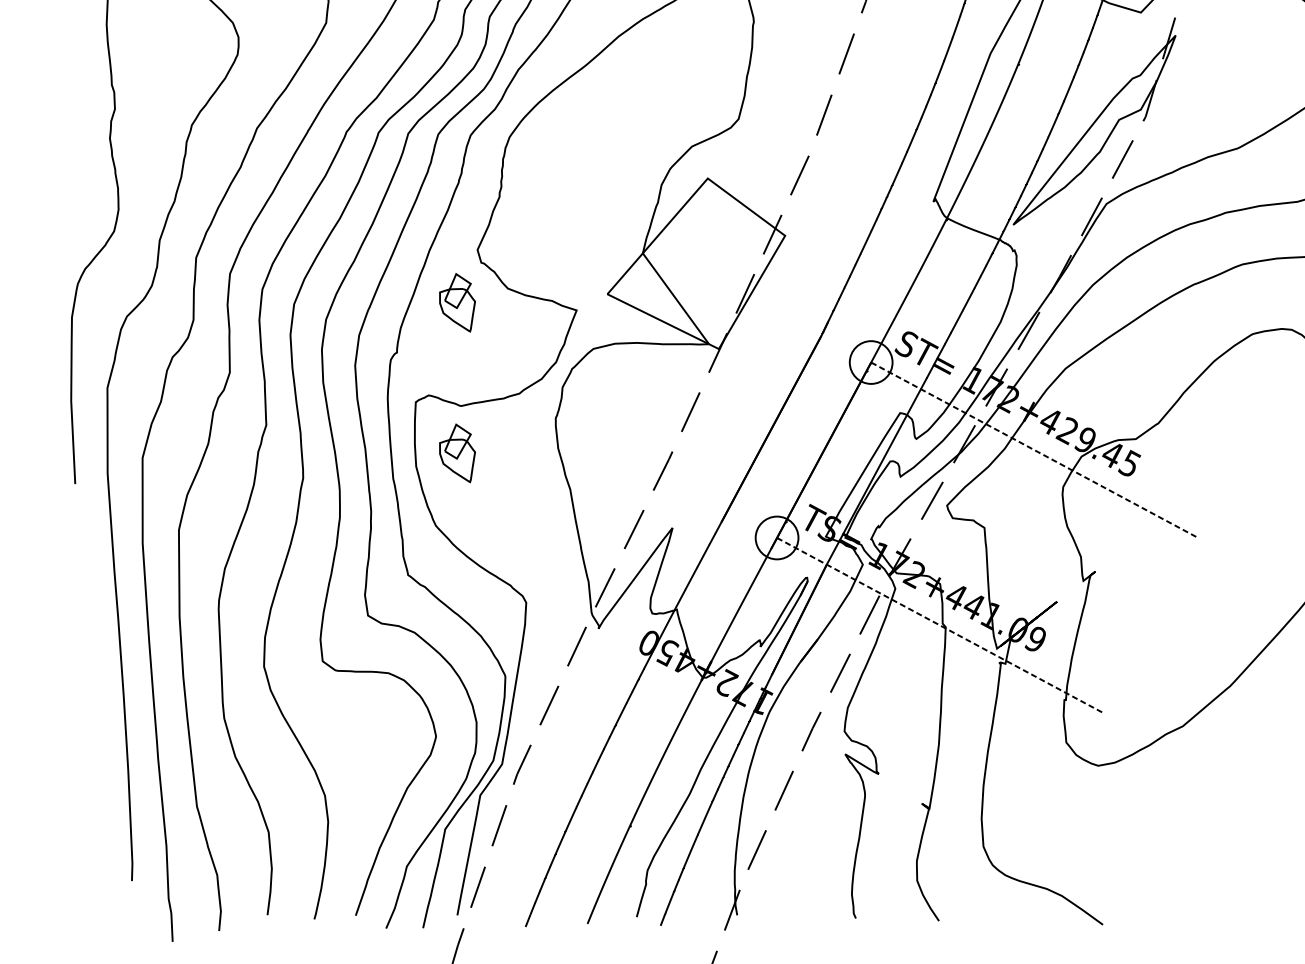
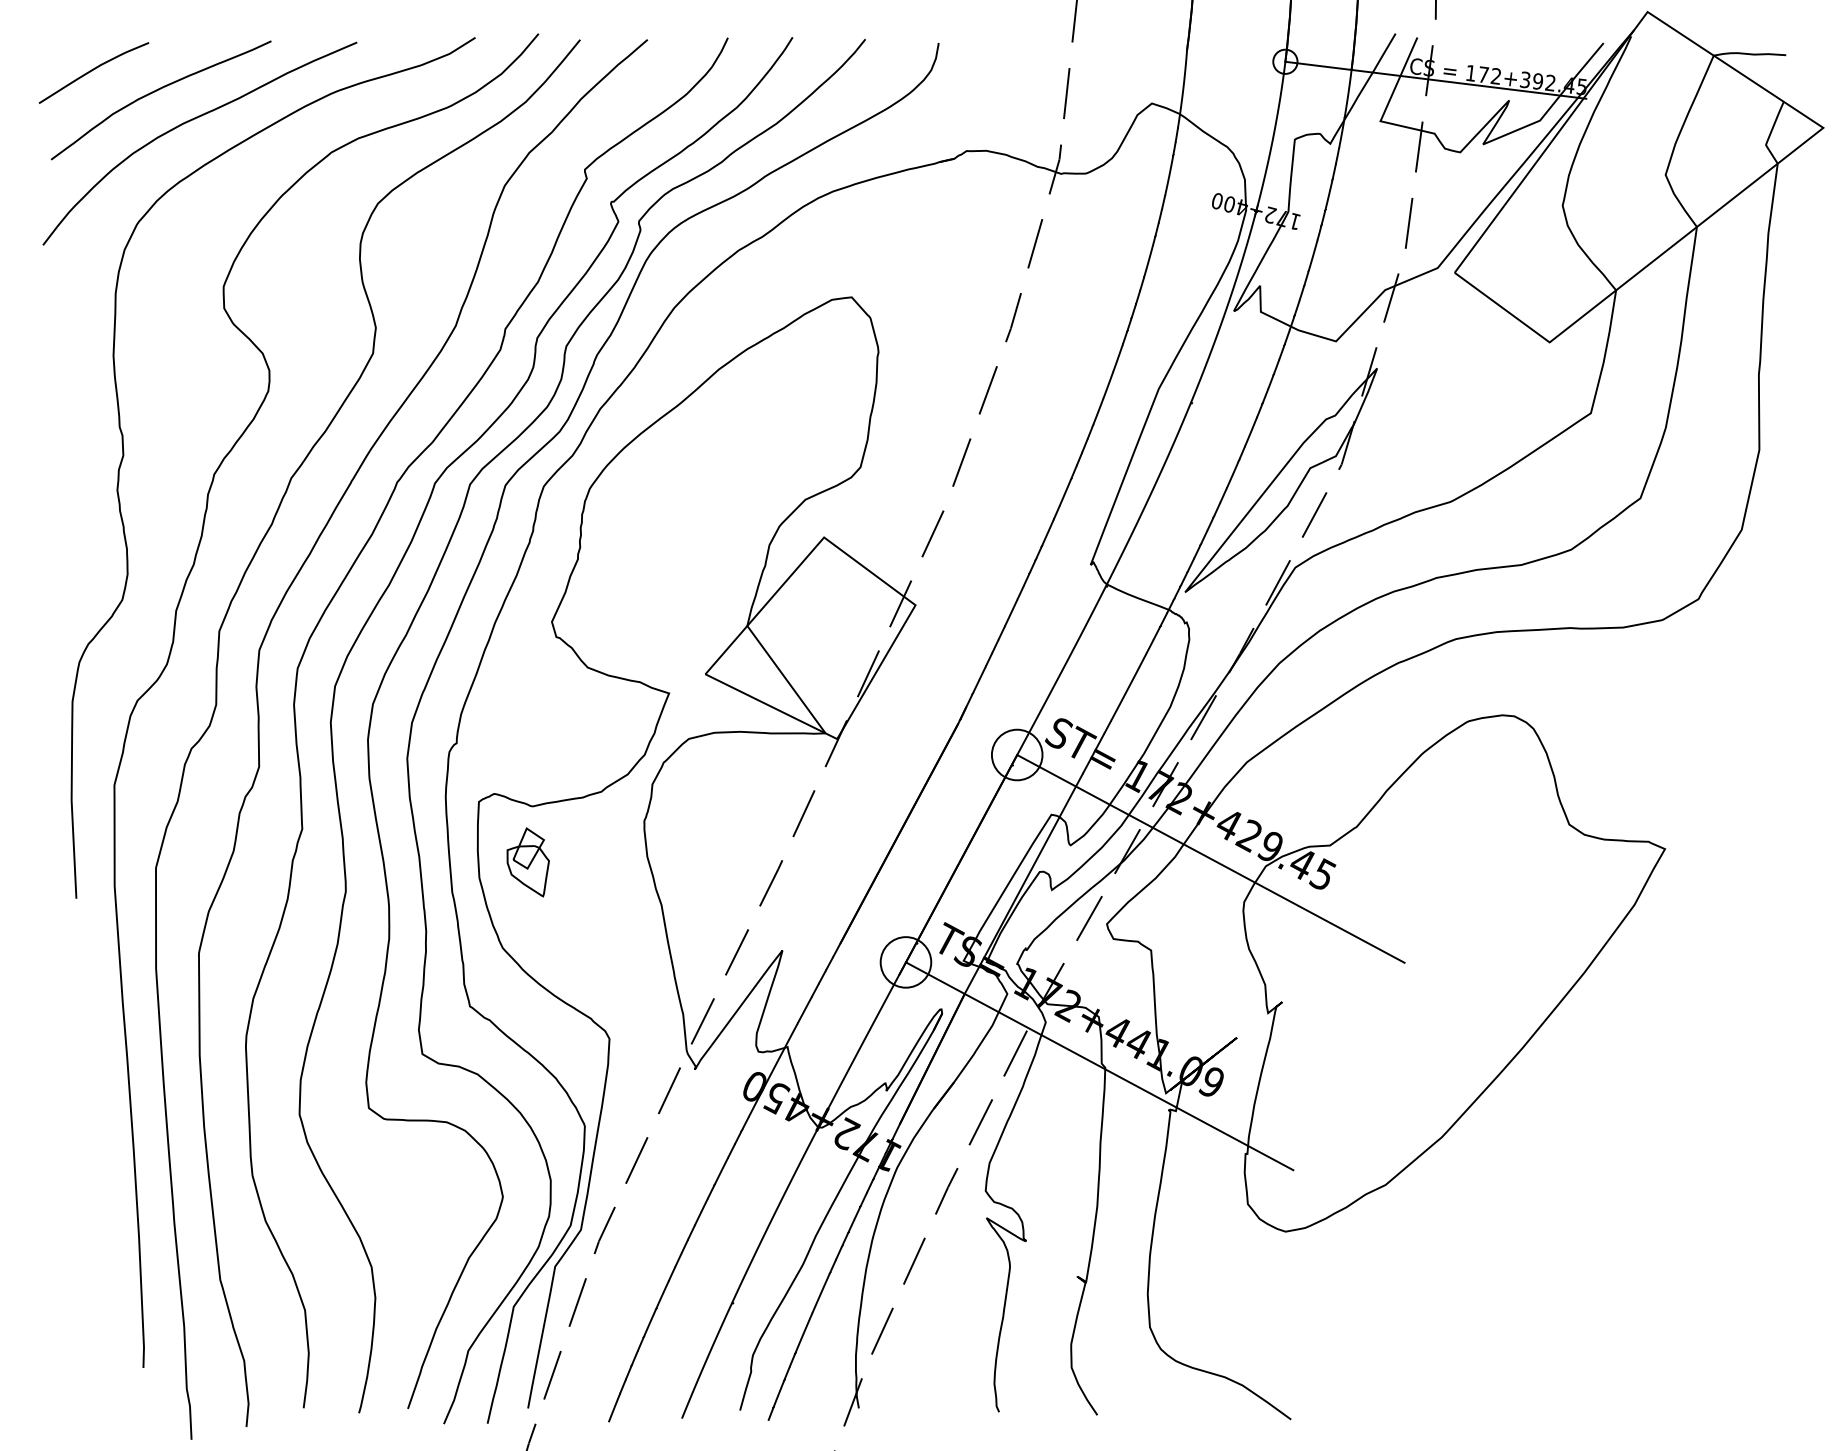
part: (456, 302) -> (527, 684), removed
line: (1034, 450) -> (1210, 858), dashed -> solid
line: (940, 626) -> (1099, 1066), dashed -> solid

